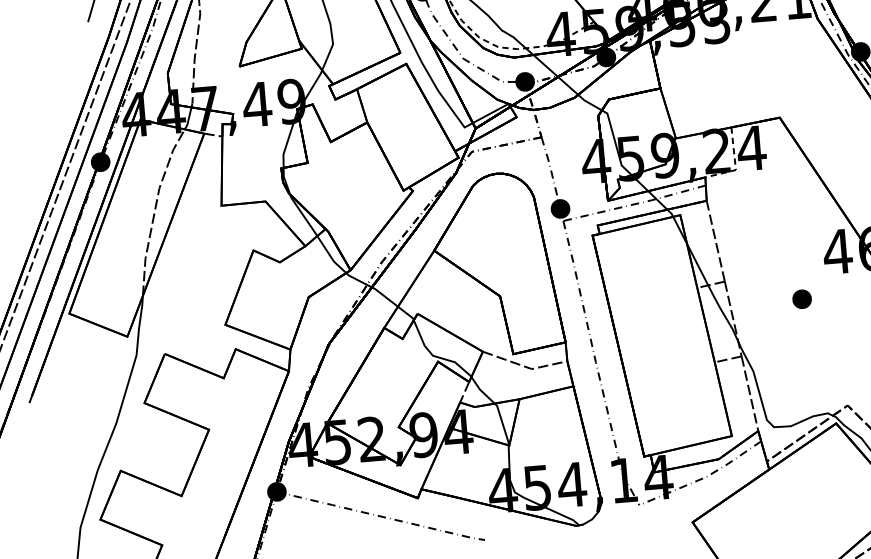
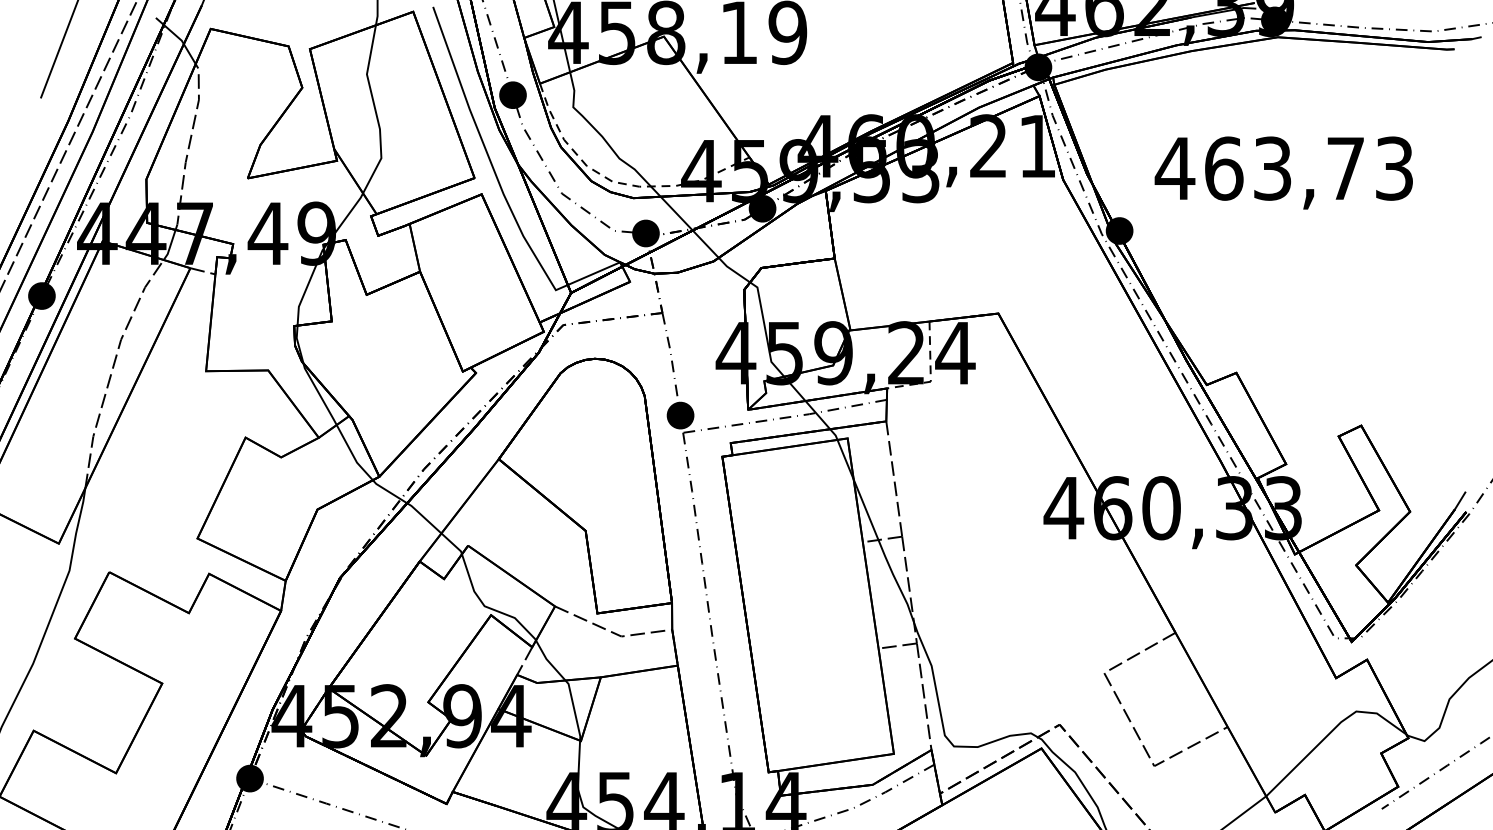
part: (802, 299) -> (1008, 570), removed

